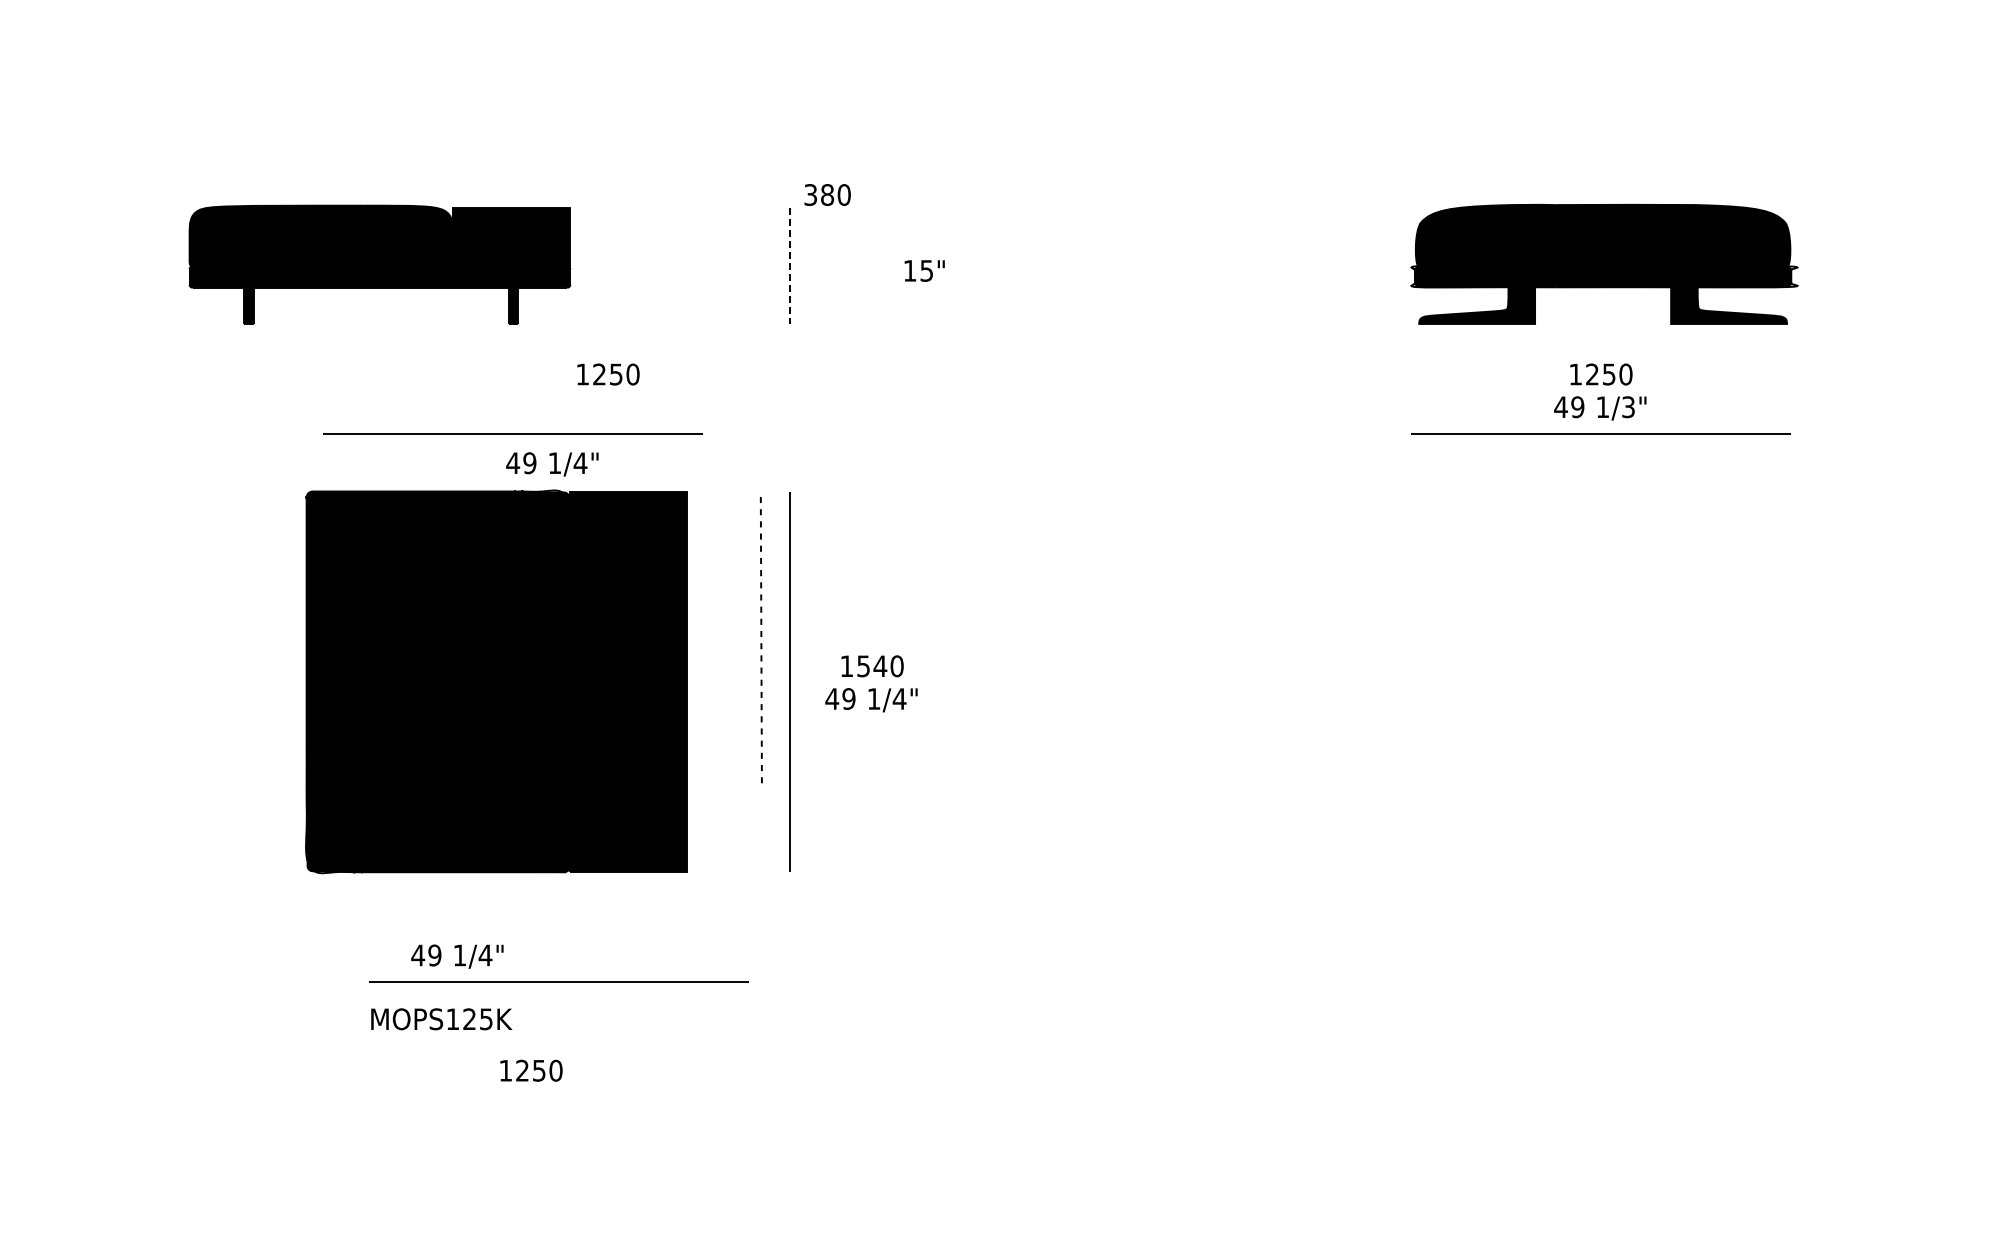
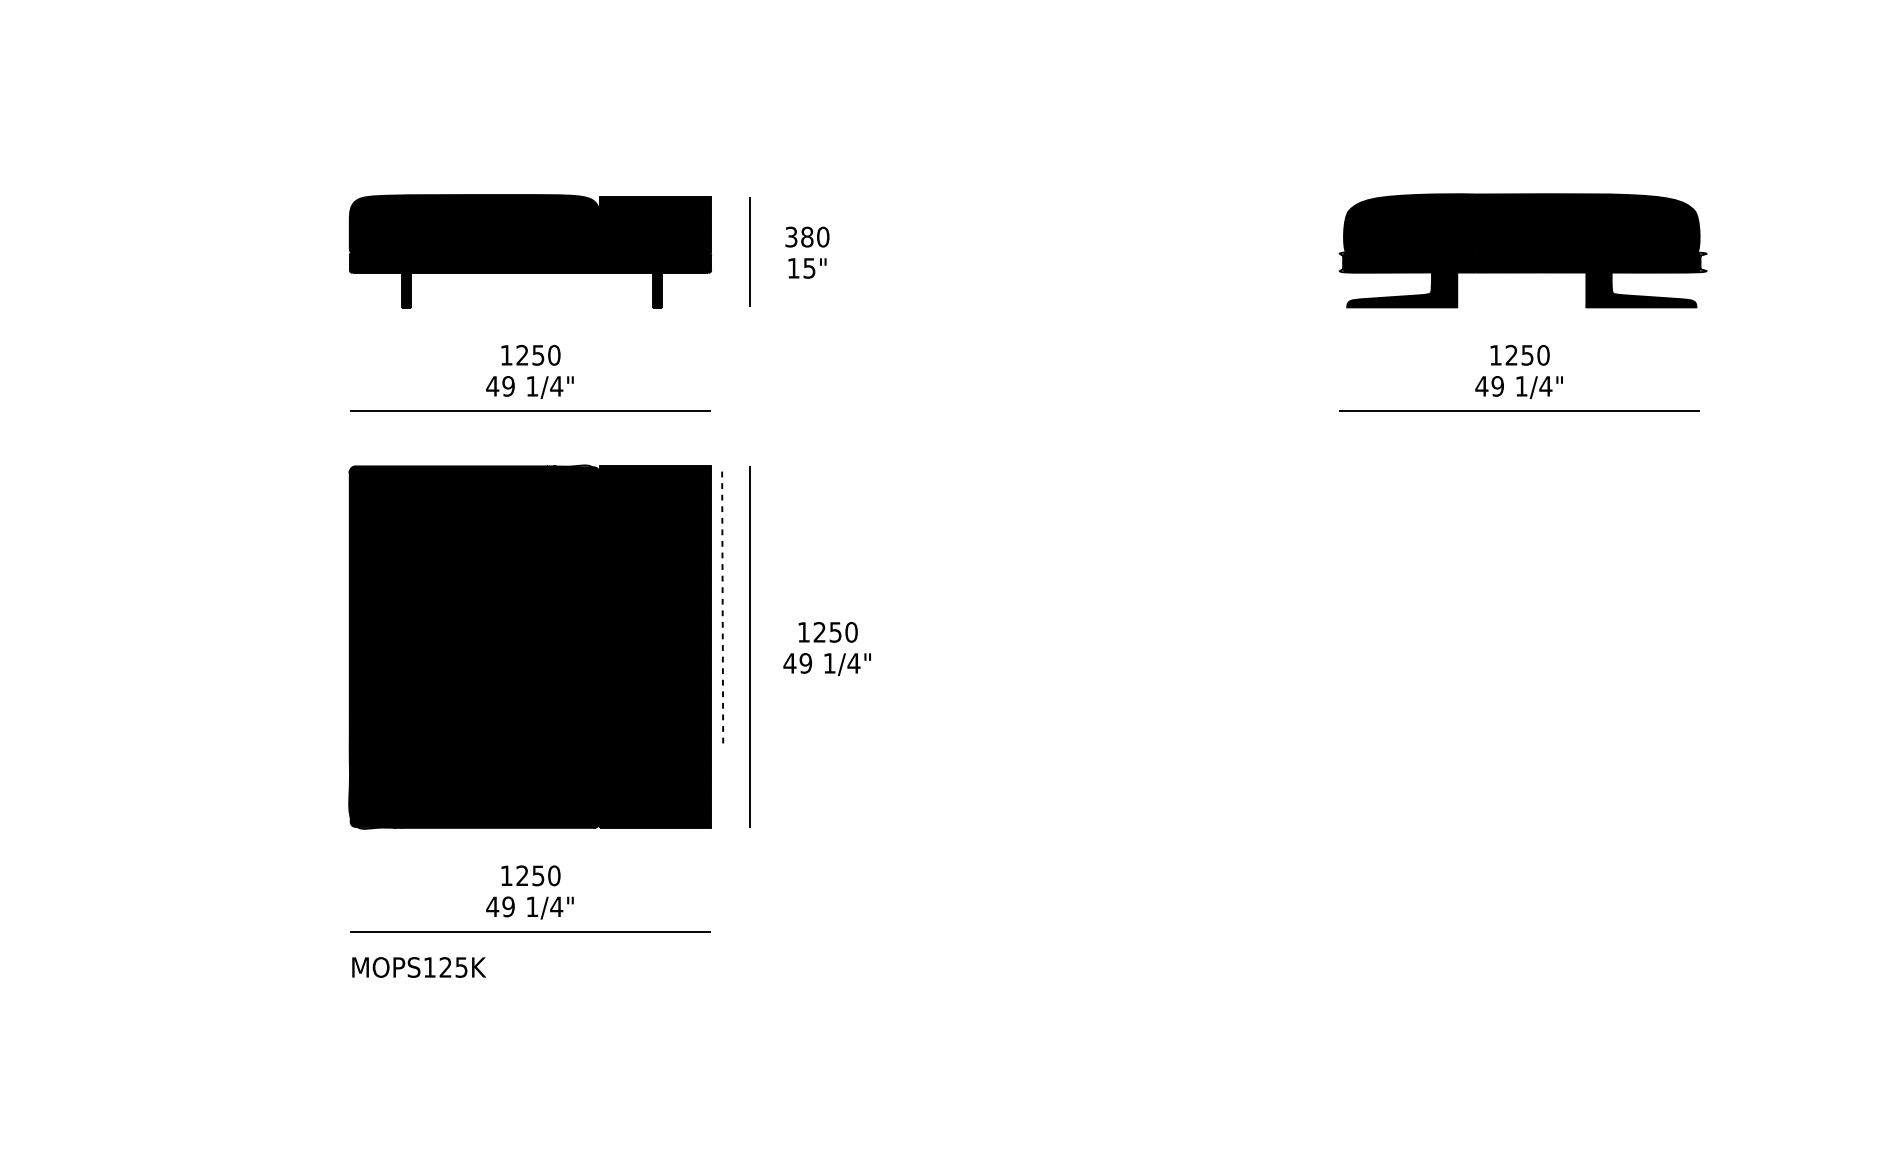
text: (827, 194) -> (807, 236), moved
part: (379, 264) -> (530, 250), moved
line: (790, 266) -> (750, 252), dashed -> solid
text: (924, 270) -> (807, 267), moved
text: (608, 374) -> (531, 355), moved
text: (1628, 407) -> (1545, 386), 1/3" -> 1/4"
line: (512, 433) -> (530, 411), moved
text: (552, 464) -> (530, 387), moved
text: (872, 666) -> (828, 632), 1540 -> 1250
part: (496, 681) -> (530, 646), moved
text: (457, 956) -> (530, 907), moved
text: (531, 1070) -> (531, 875), moved

